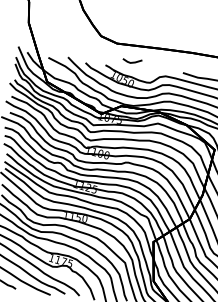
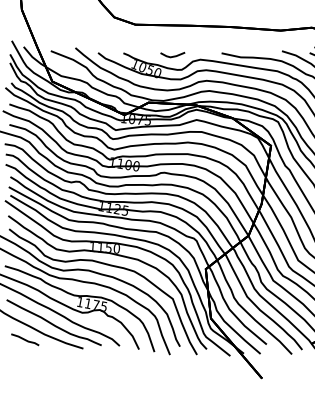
line: (132, 61) -> (173, 55), moved

